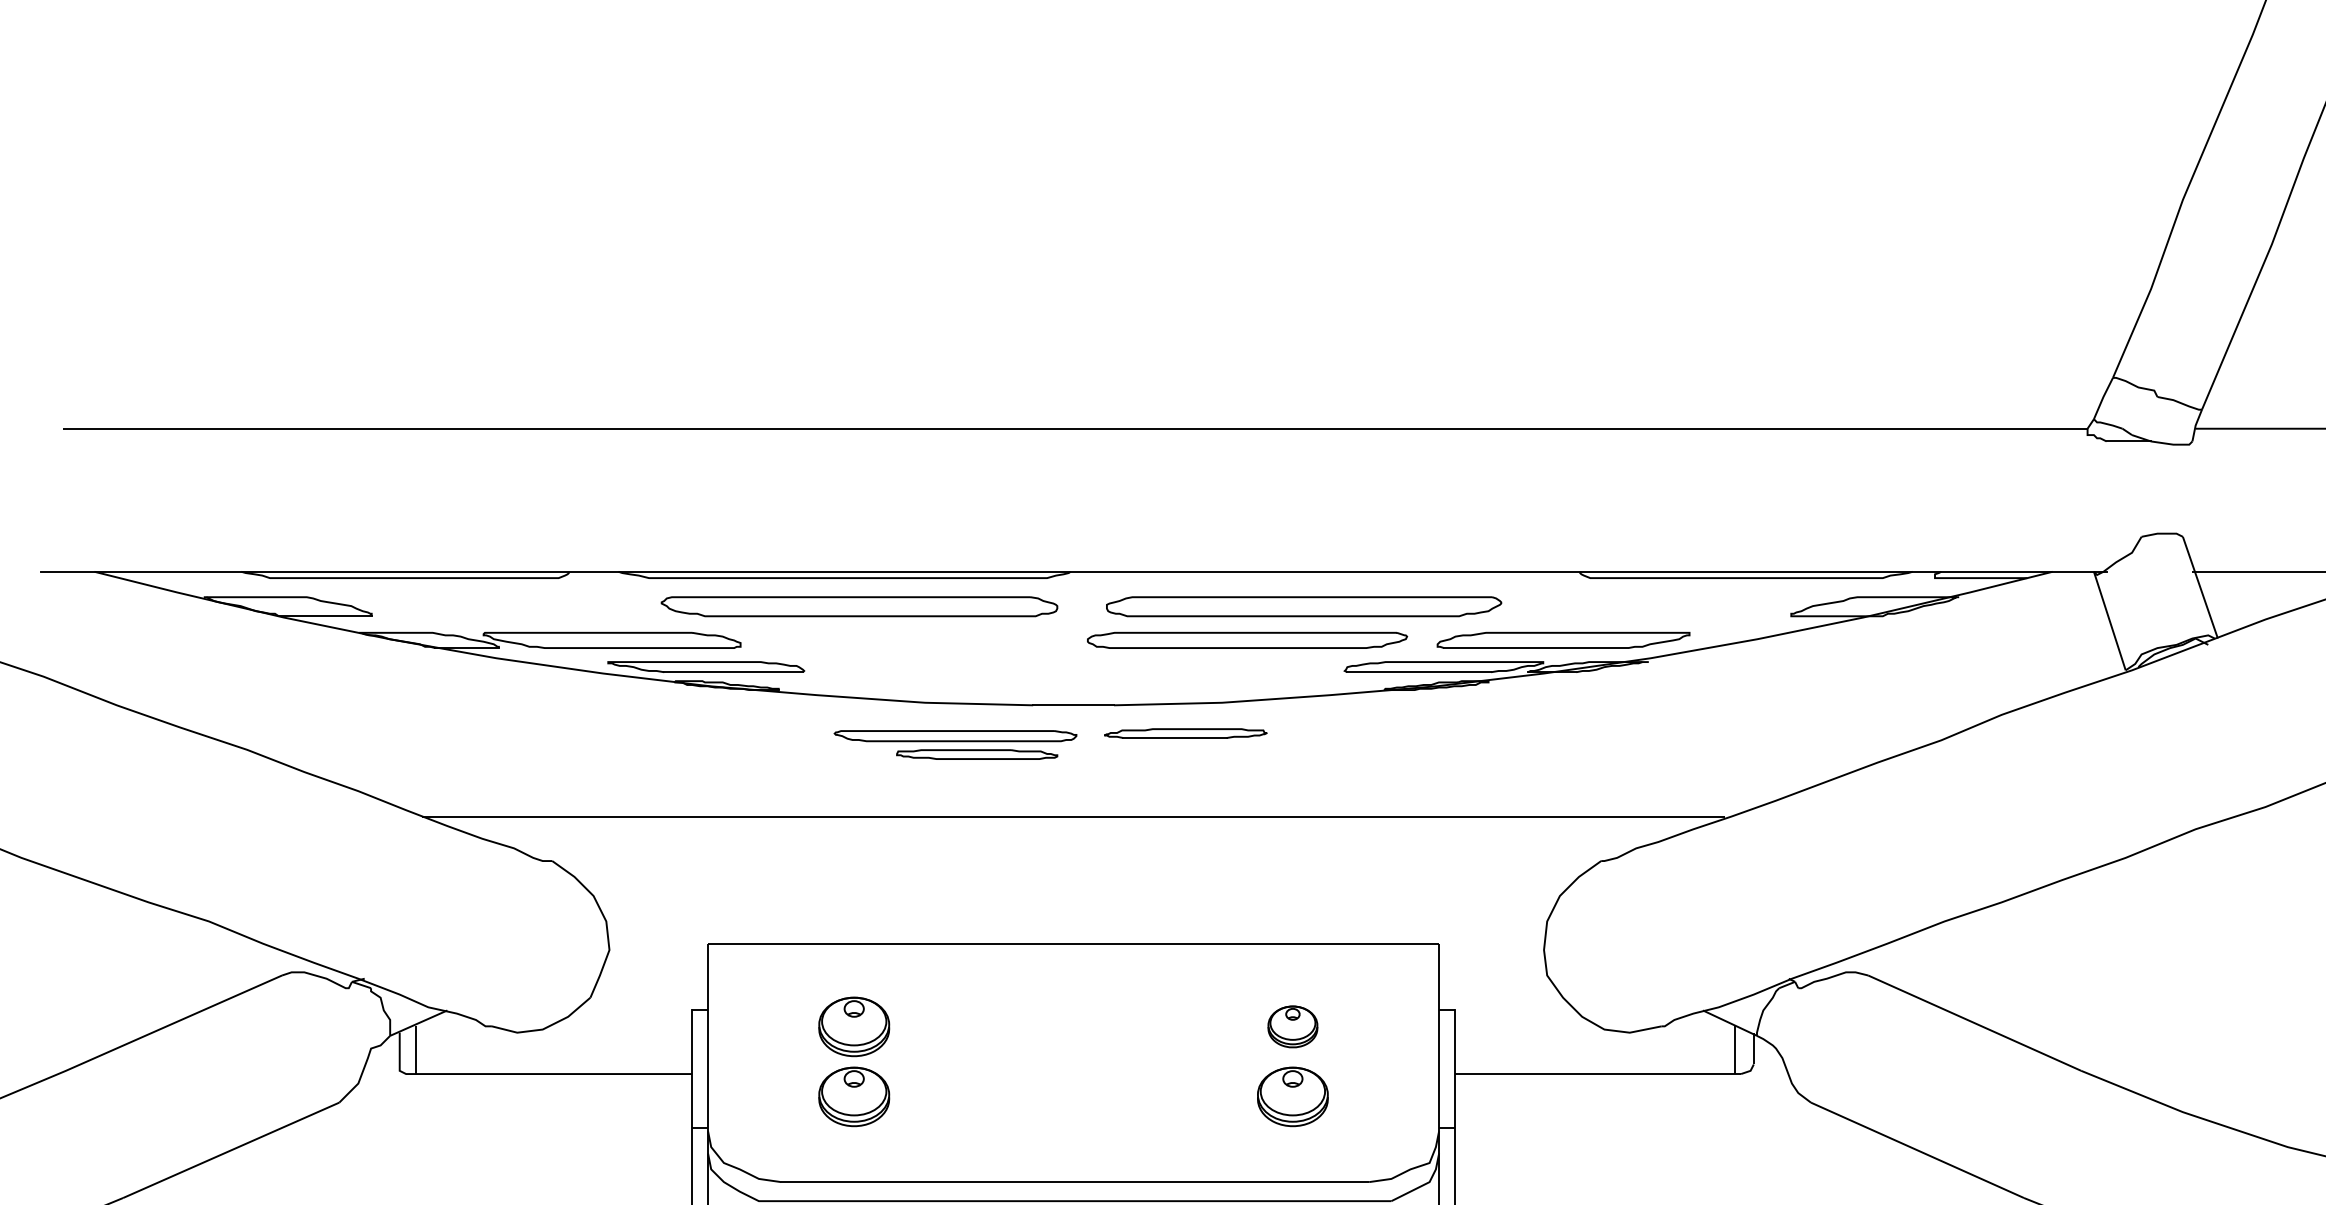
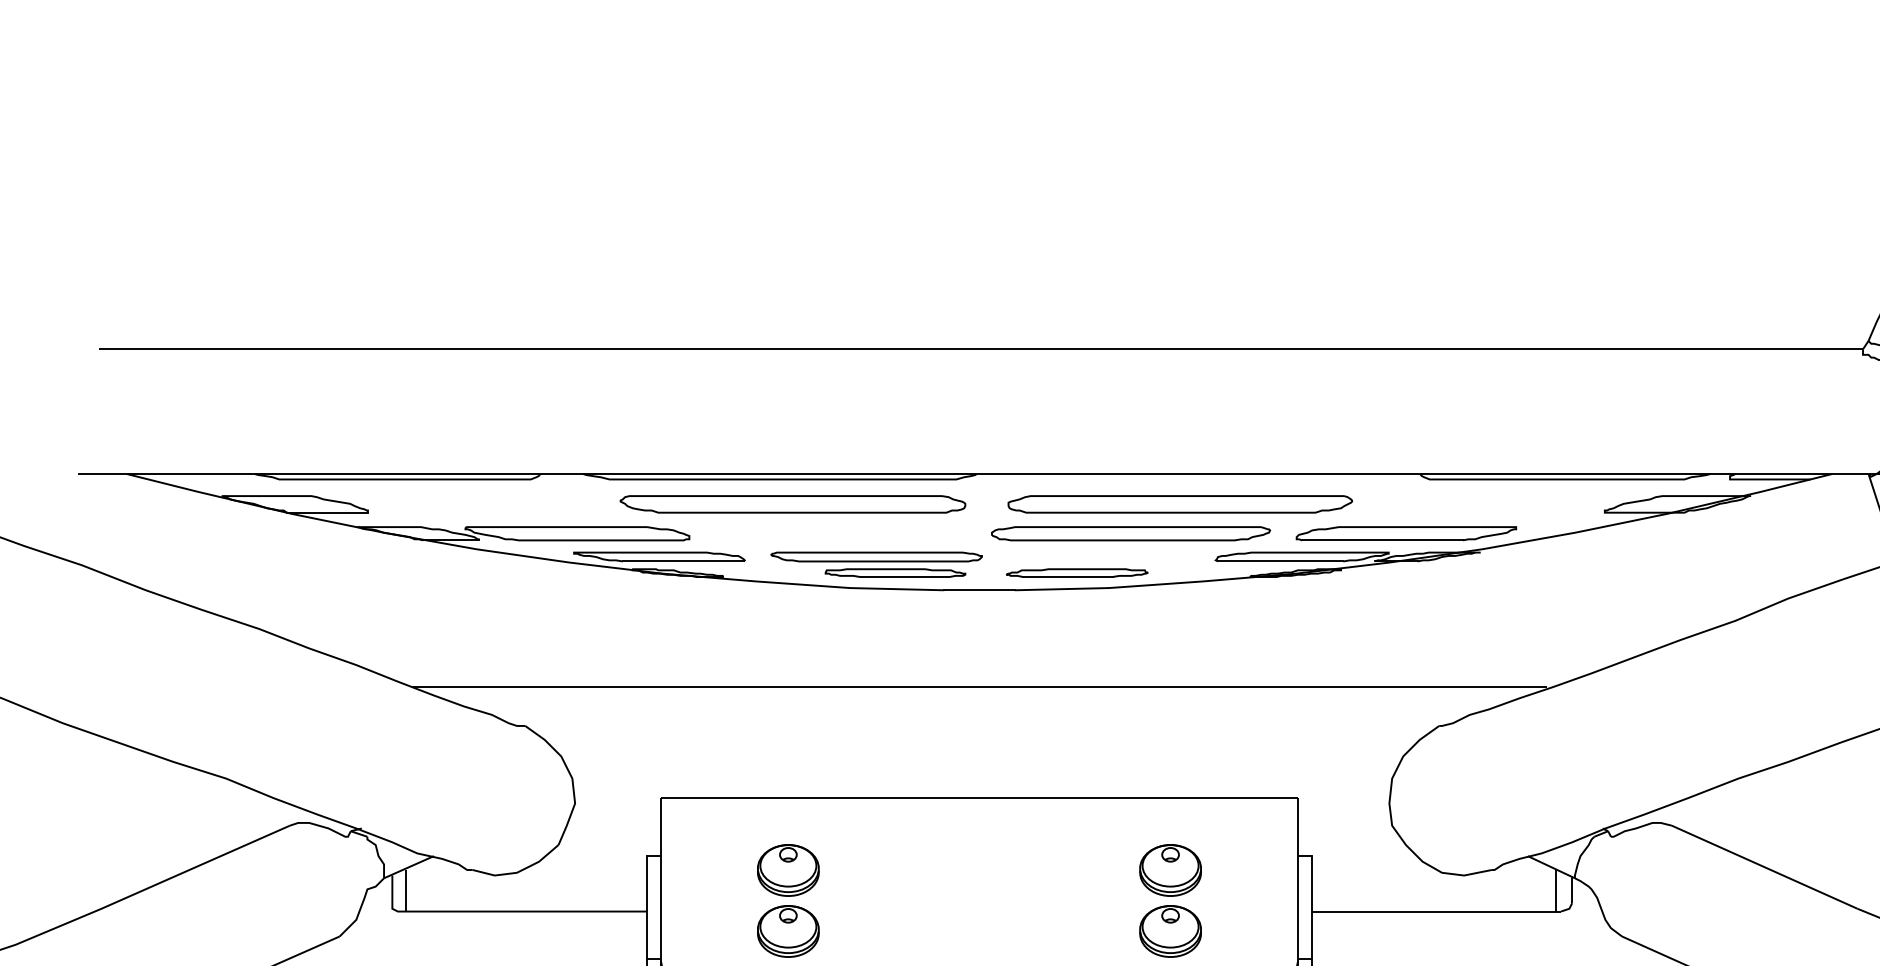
part: (1185, 733) -> (1077, 573), moved
part: (955, 744) -> (876, 564), moved
part: (1292, 1026) -> (1170, 870), size x1.43

